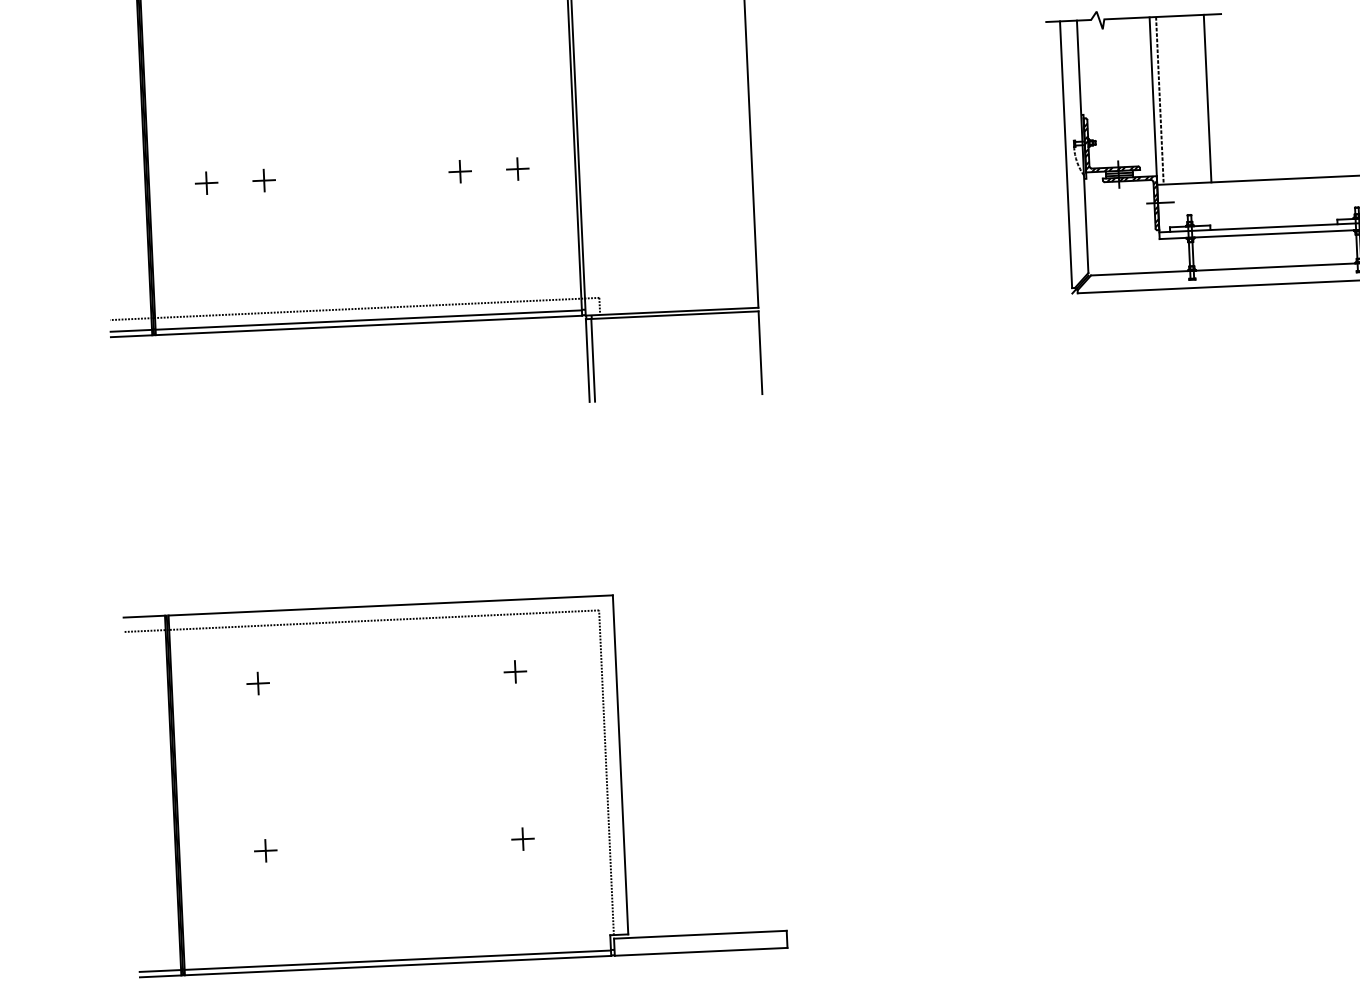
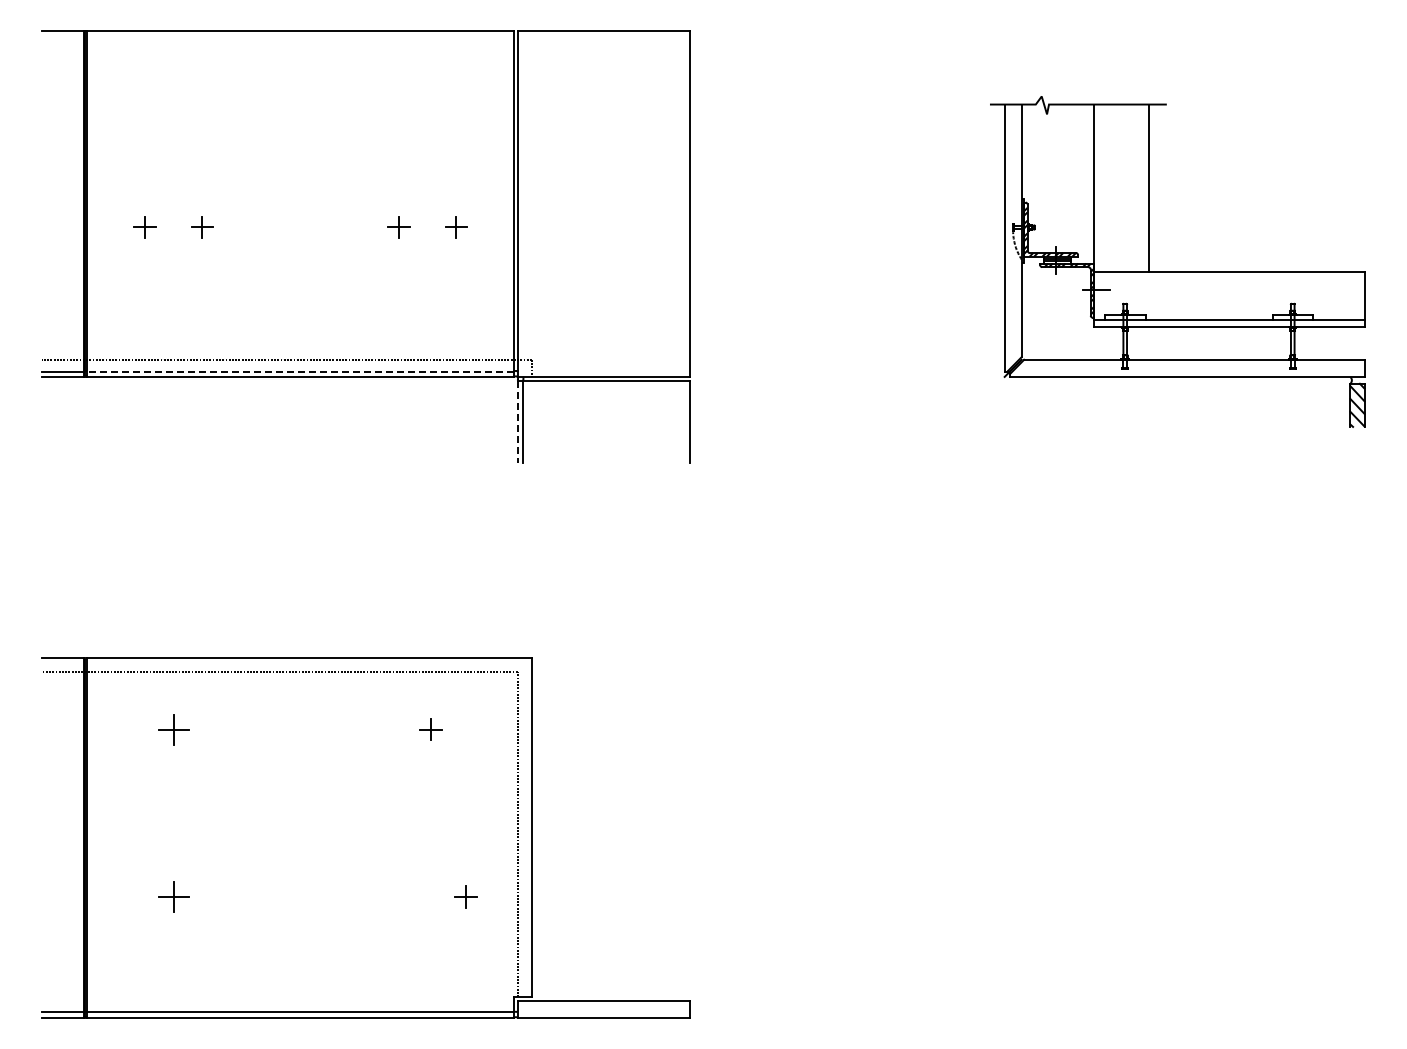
line: (1159, 100) -> (1100, 188), removed
line: (368, 320) -> (300, 371), solid -> dashed
line: (587, 361) -> (517, 422), solid -> dashed
part: (258, 683) -> (173, 729), size x1.4
part: (522, 838) -> (465, 896), moved
part: (265, 850) -> (173, 896), size x1.4

